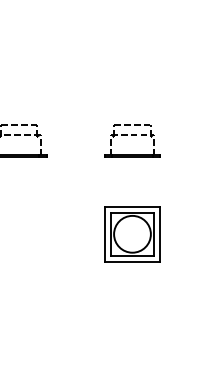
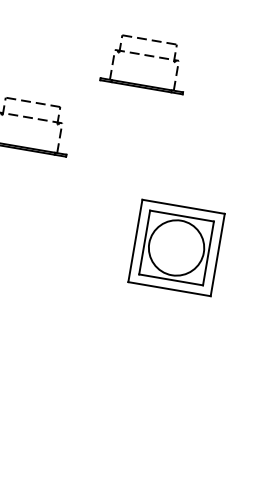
part: (132, 140) -> (145, 63), moved
part: (132, 234) -> (176, 248), moved

